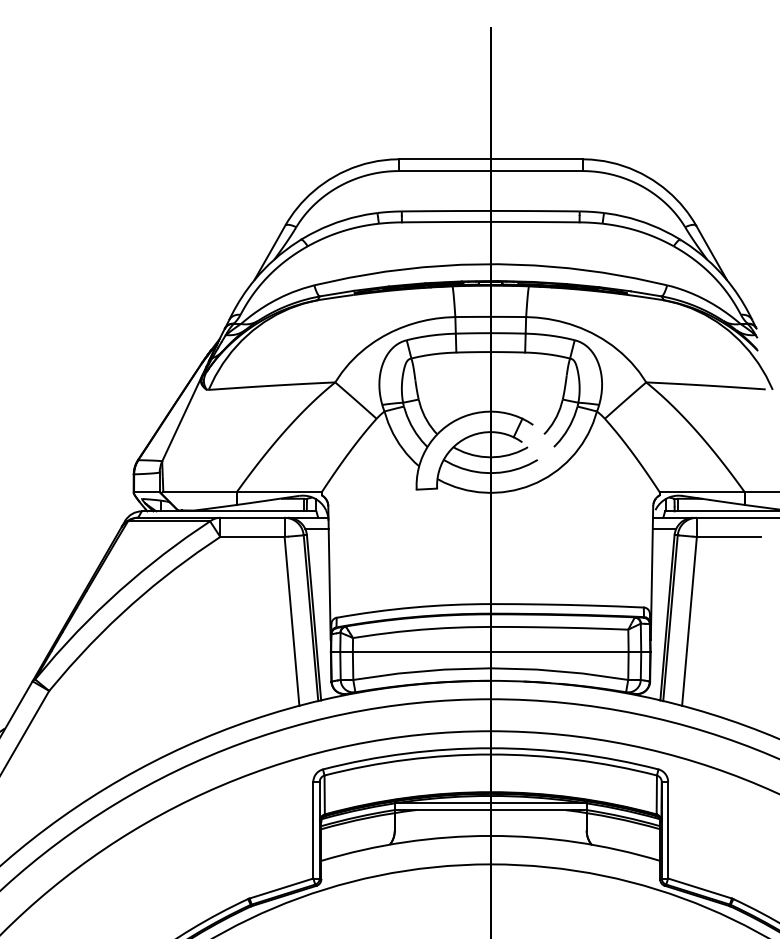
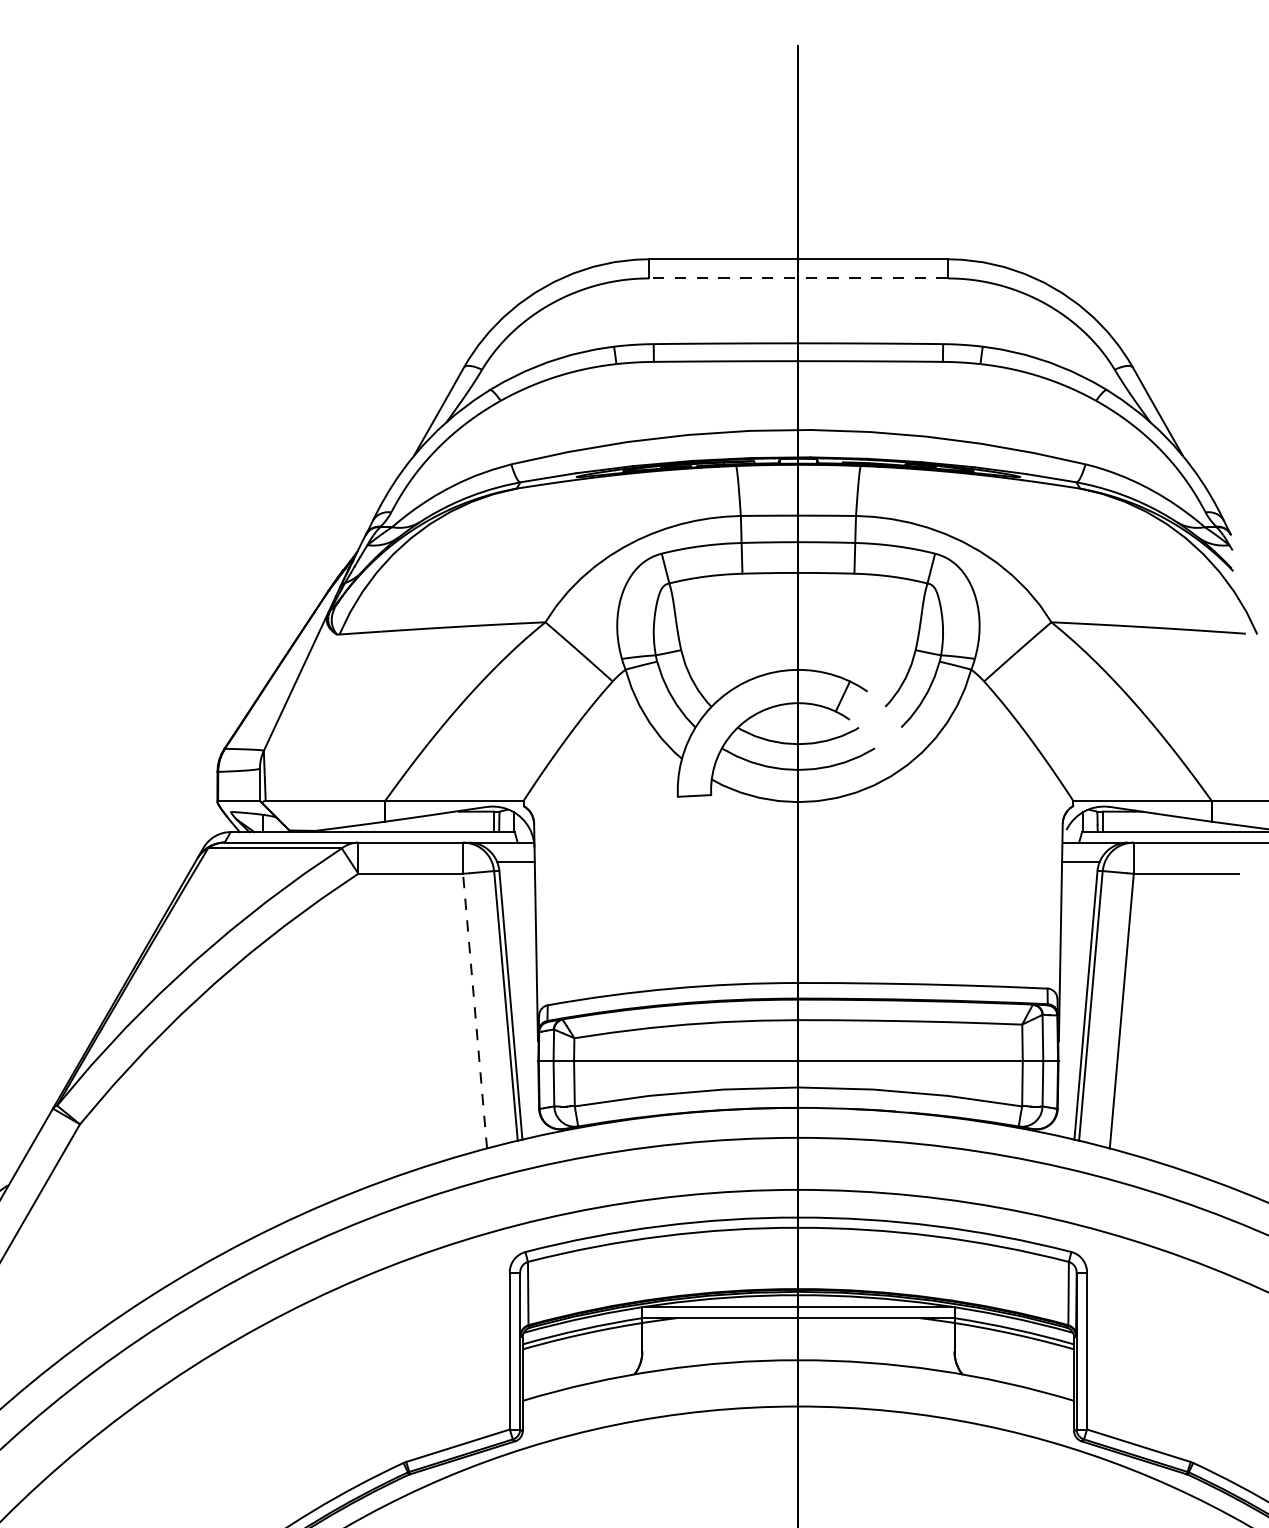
line: (490, 171) -> (798, 279), solid -> dashed
line: (292, 621) -> (475, 1011), solid -> dashed

